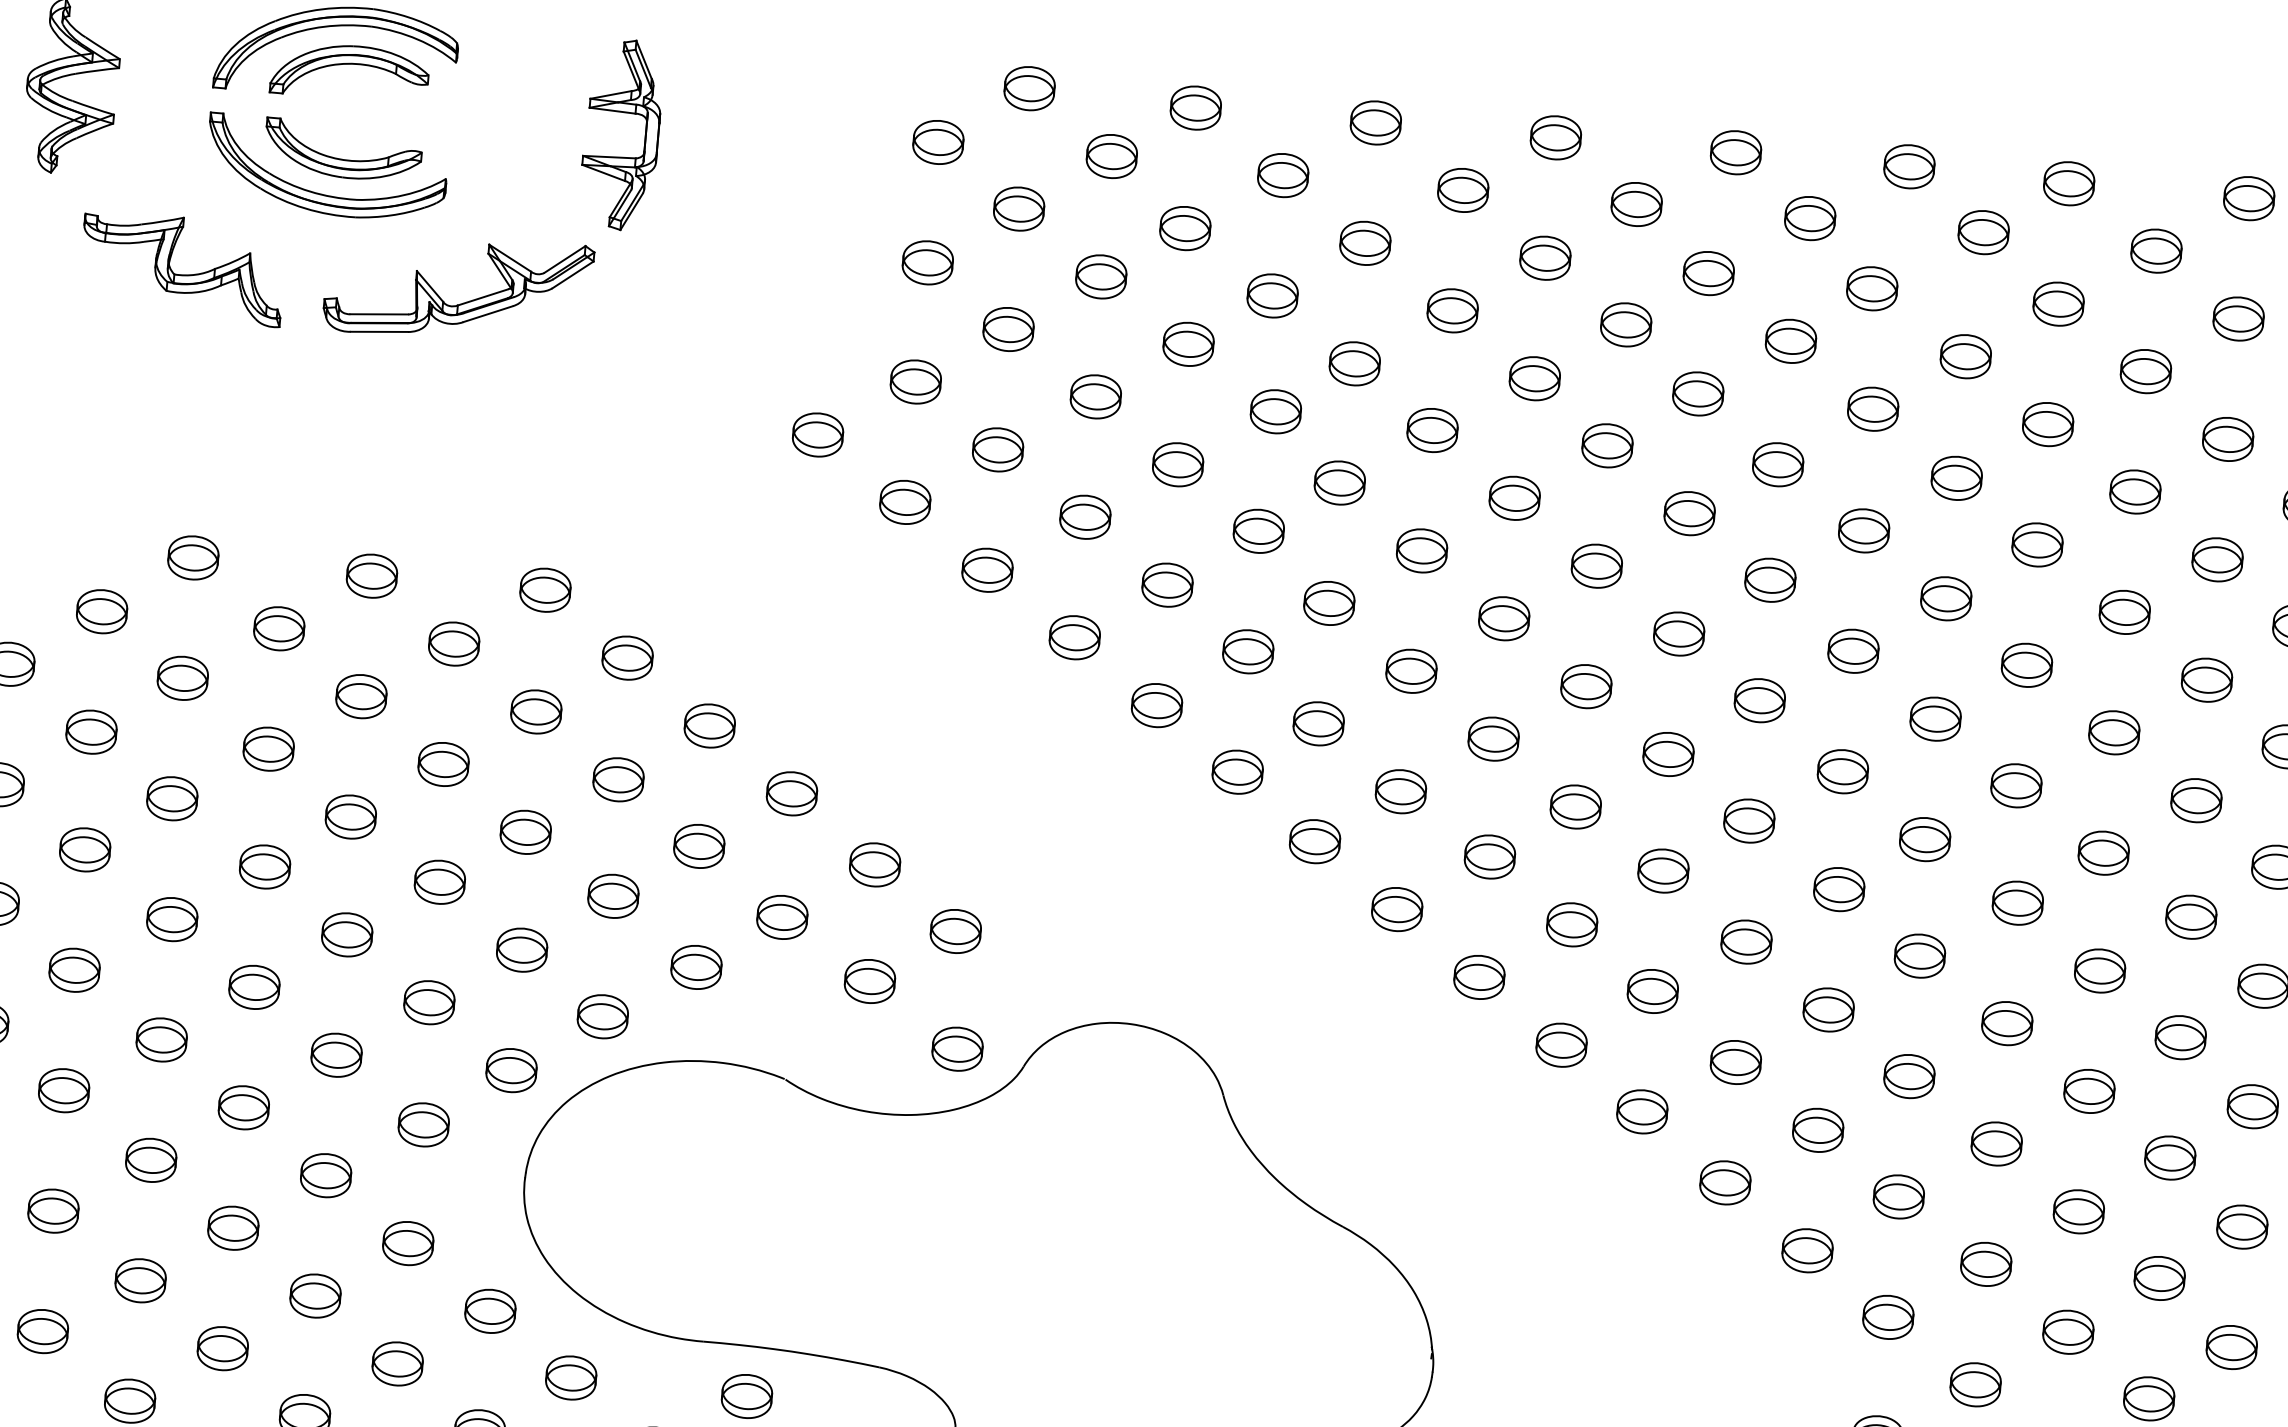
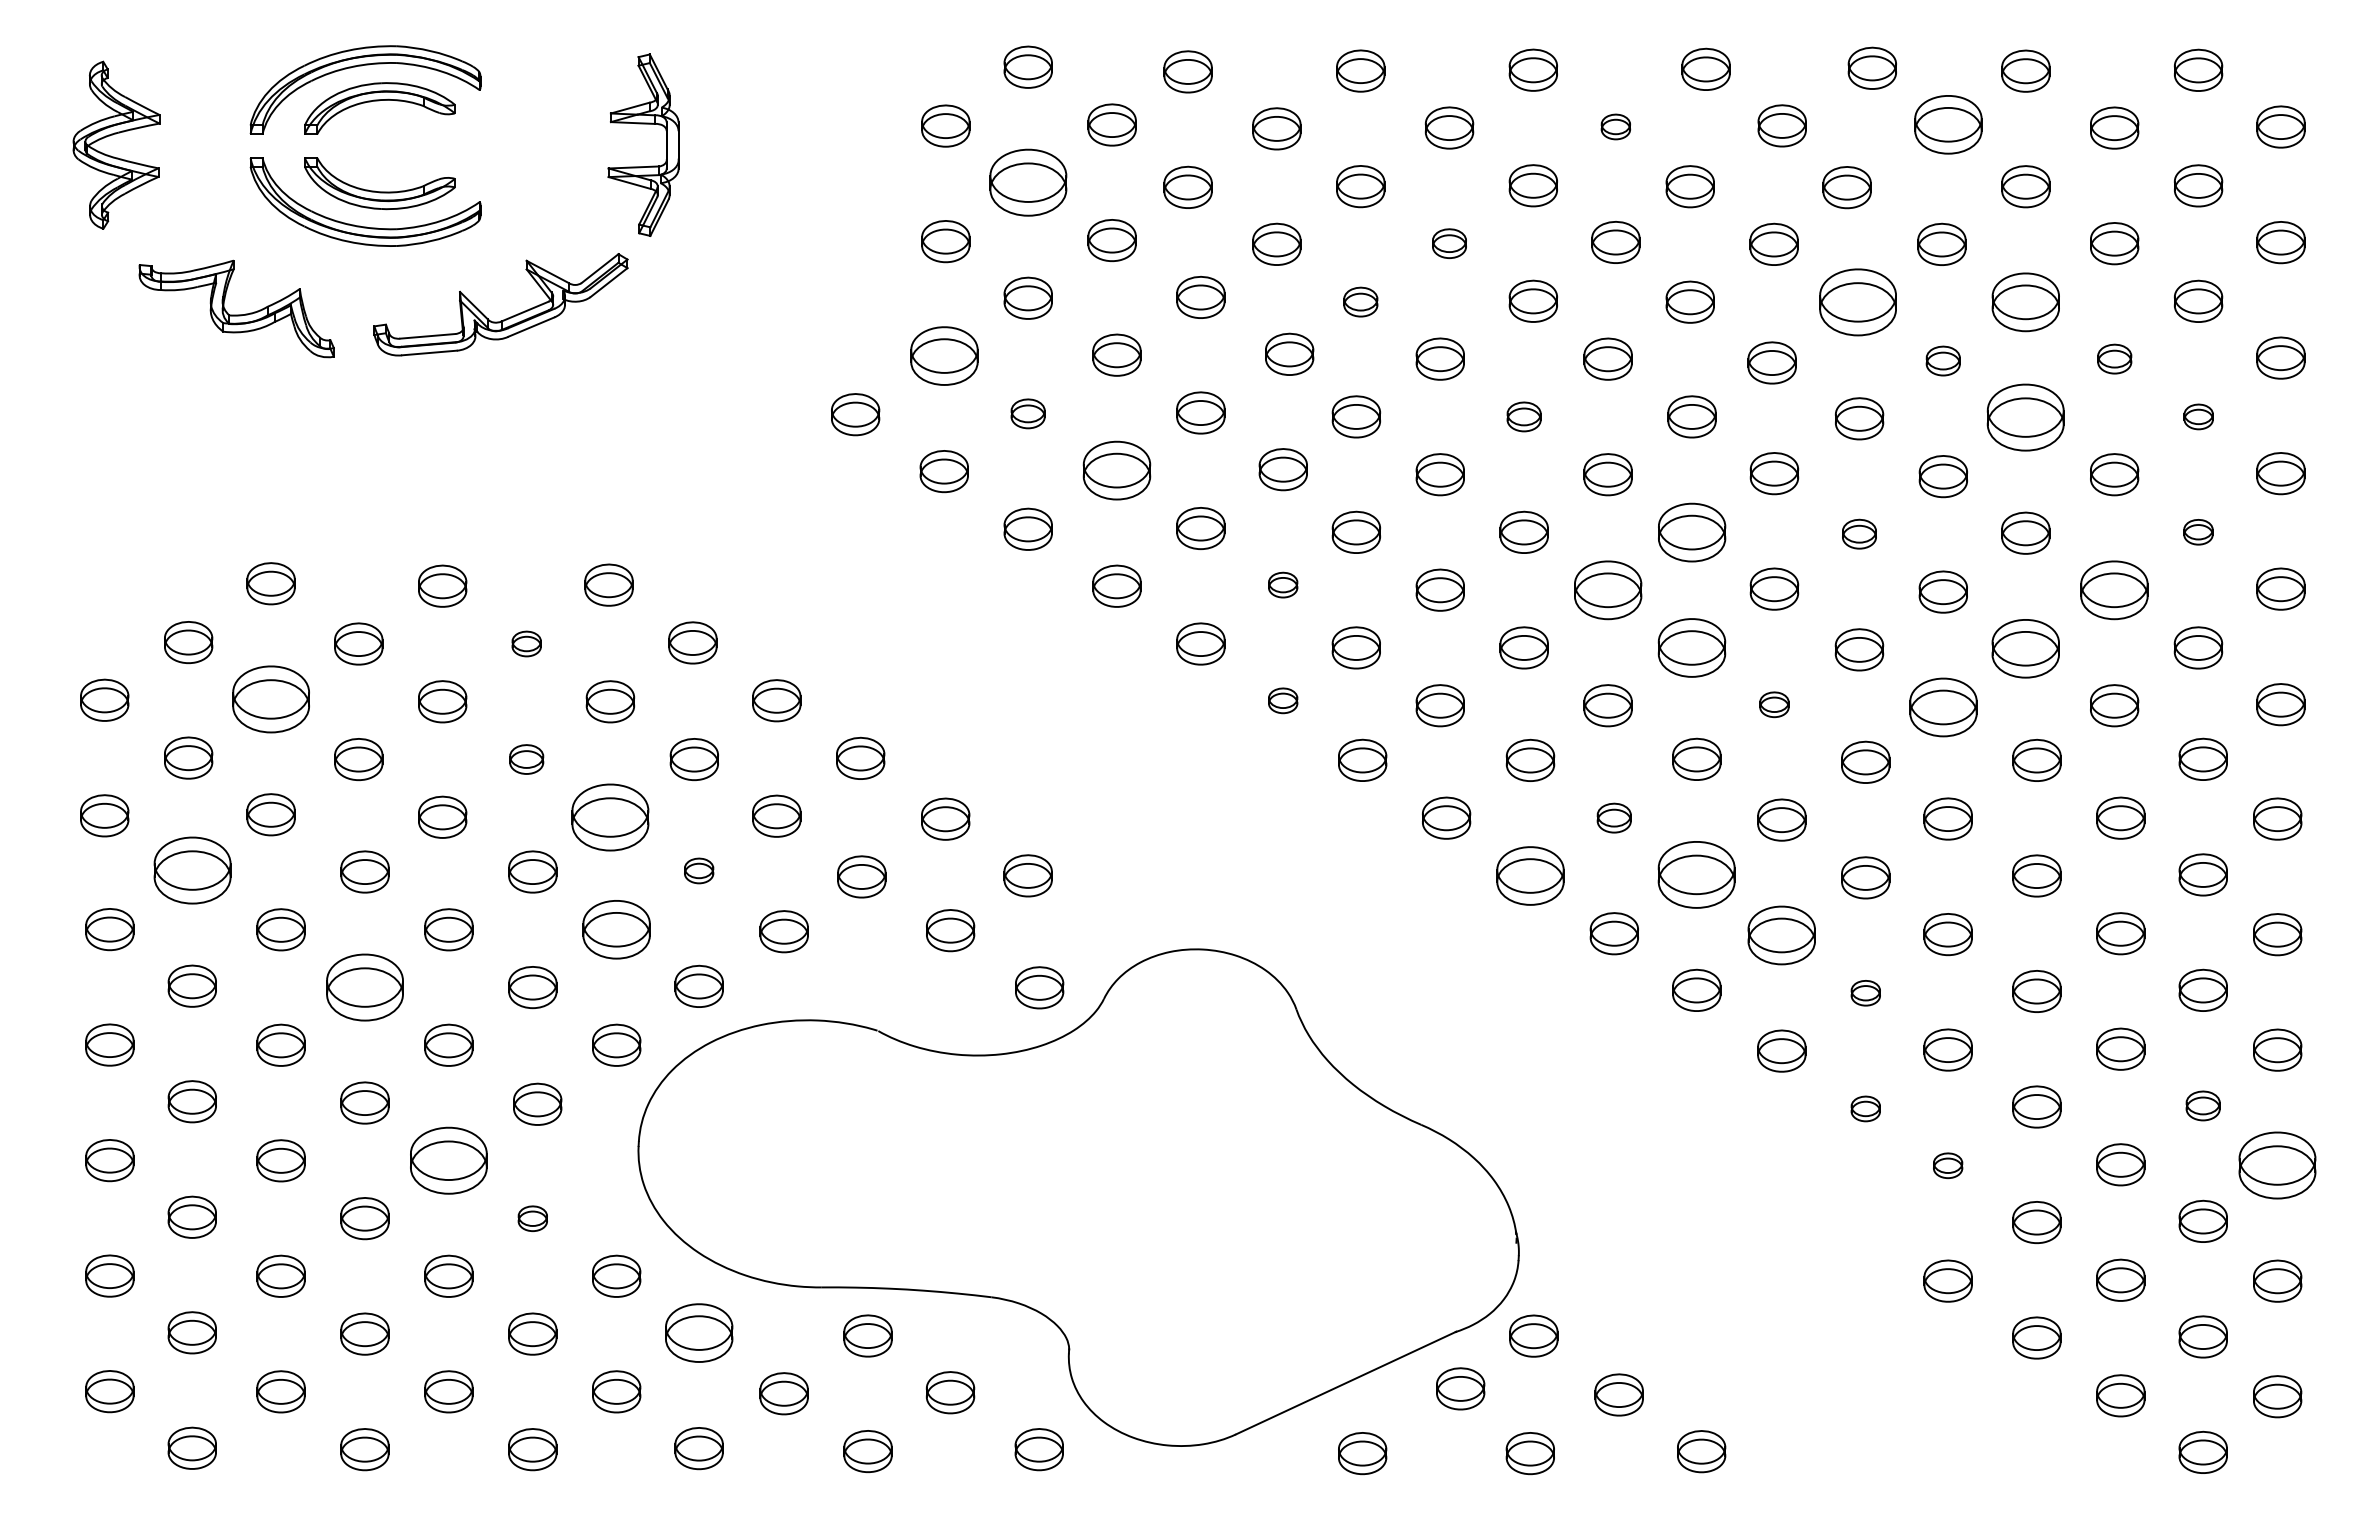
part: (1636, 203) -> (1615, 126), size x0.6
part: (1018, 208) -> (1027, 182), size x1.6
part: (1983, 232) -> (1948, 124), size x1.4
part: (1452, 310) -> (1449, 243), size x0.7
part: (1354, 363) -> (1360, 301), size x0.7
part: (915, 381) -> (943, 355), size x1.4
part: (1872, 408) -> (1857, 301), size x1.6
part: (2047, 423) -> (2025, 301), size x1.4
part: (997, 449) -> (1027, 413), size x0.7
part: (1955, 477) -> (1942, 360), size x0.7
part: (2135, 491) -> (2114, 358), size x0.7
part: (1514, 497) -> (1523, 416), size x0.7
part: (1084, 516) -> (1116, 470), size x1.4
part: (2037, 544) -> (2025, 417), size x1.6
part: (2217, 559) -> (2198, 416), size x0.6
part: (1678, 633) -> (1691, 531), size x1.4
part: (454, 643) -> (526, 643), size x0.6
part: (1247, 650) -> (1282, 584), size x0.6
part: (1853, 650) -> (1859, 533), size x0.7
part: (182, 677) -> (270, 698), size x1.6
part: (2207, 679) -> (2198, 531), size x0.6
part: (1585, 685) -> (1607, 589), size x1.4
part: (2114, 732) -> (2114, 589), size x1.4
part: (1668, 753) -> (1691, 647), size x1.4
part: (443, 764) -> (526, 759), size x0.7
part: (1236, 771) -> (1282, 700), size x0.6
part: (2016, 785) -> (2025, 648), size x1.4
part: (1749, 820) -> (1774, 704), size x0.6
part: (525, 831) -> (610, 816), size x1.6
part: (1924, 839) -> (1942, 707), size x1.4
part: (84, 849) -> (191, 870), size x1.6
part: (612, 895) -> (698, 870), size x0.6
part: (1571, 924) -> (1613, 817), size x0.7
part: (521, 949) -> (616, 929), size x1.4
part: (1479, 976) -> (1530, 875), size x1.4
part: (253, 987) -> (364, 987), size x1.6
part: (1652, 990) -> (1696, 874), size x1.6
part: (1735, 1062) -> (1781, 935), size x1.4
part: (1817, 1129) -> (1865, 992), size x0.6
part: (325, 1175) -> (448, 1160), size x1.6
part: (407, 1243) -> (532, 1218), size x0.6
part: (1807, 1250) -> (1865, 1108), size x0.6
part: (2158, 1277) -> (2202, 1105), size x0.7
part: (1887, 1317) -> (1947, 1165), size x0.6
part: (2231, 1347) -> (2277, 1165), size x1.6
part: (570, 1377) -> (698, 1332), size x1.4

